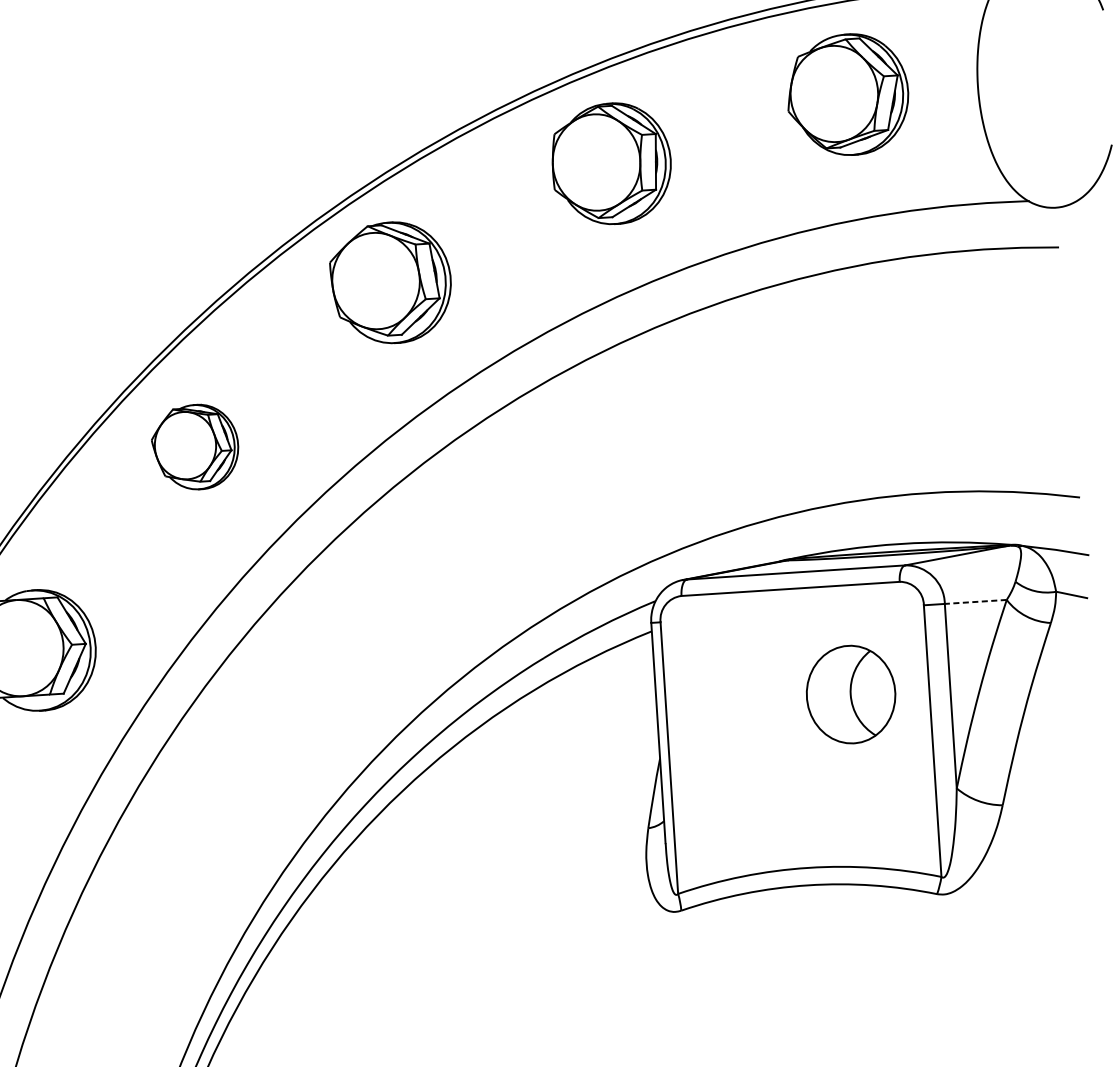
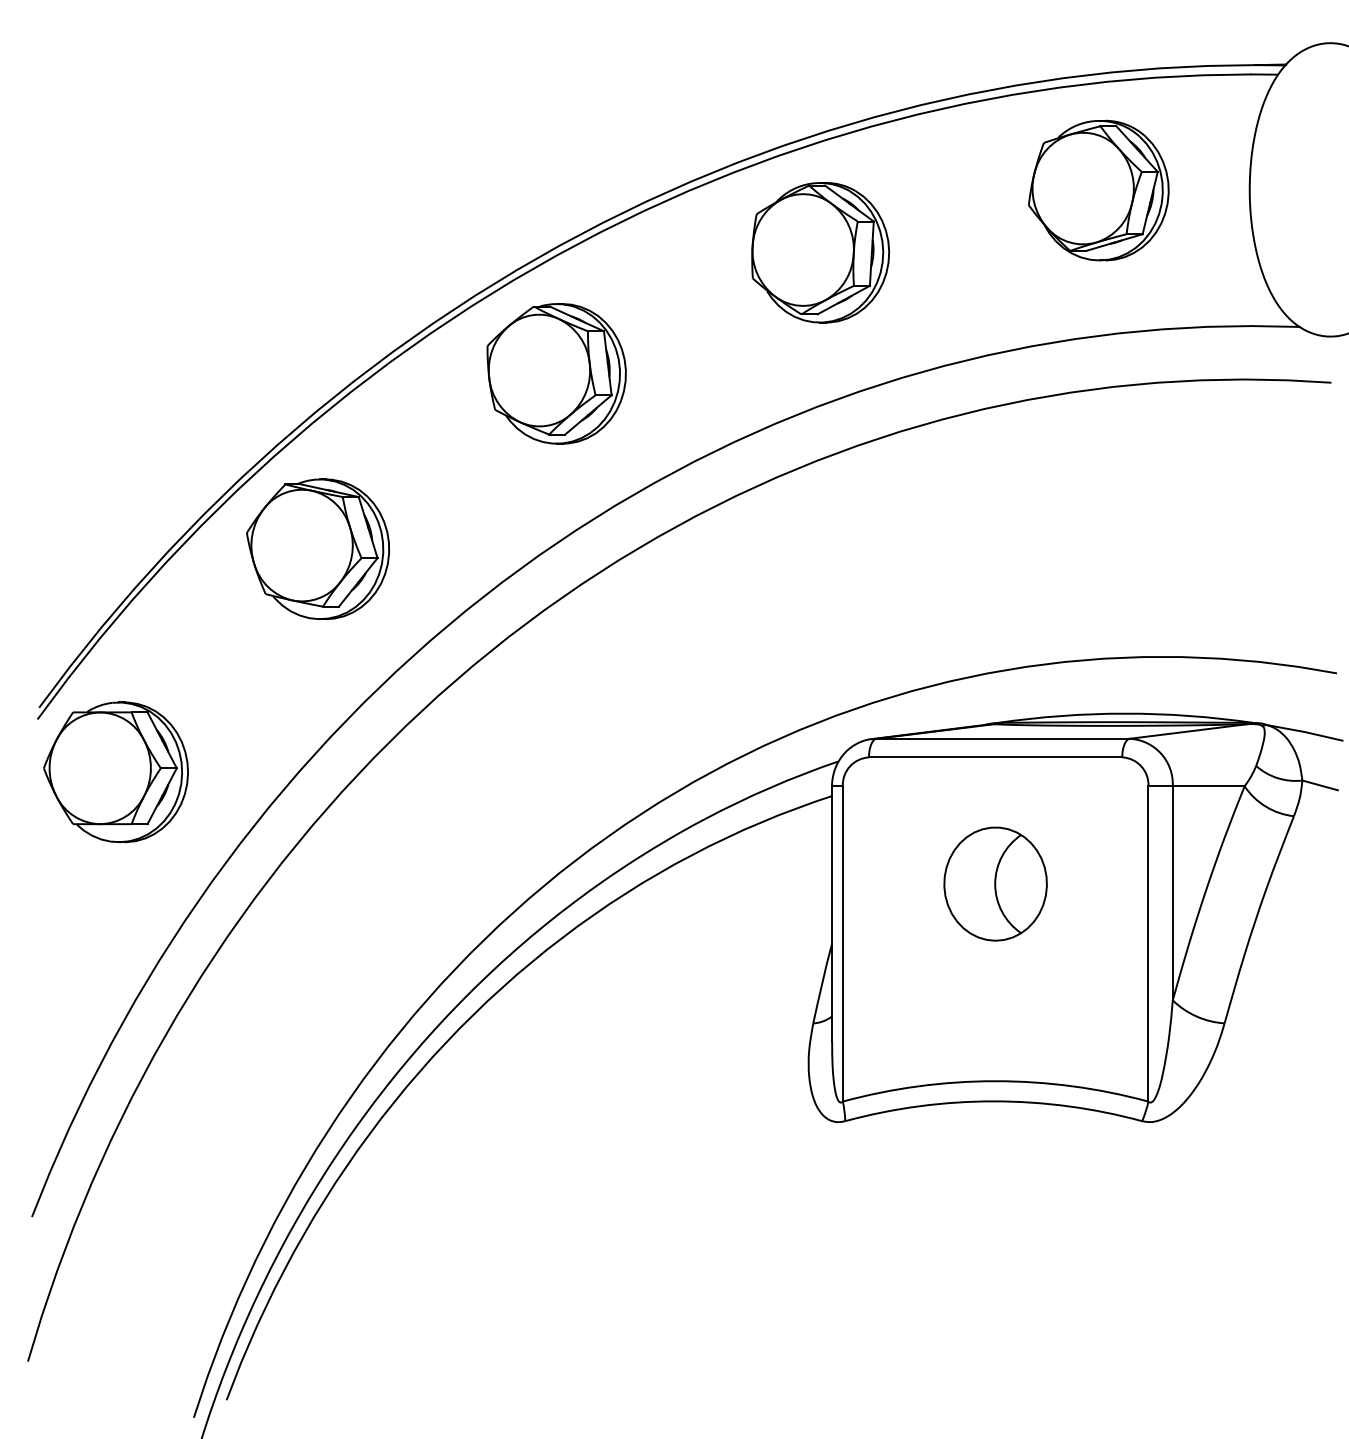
part: (194, 446) -> (317, 548), size x1.43
line: (975, 602) -> (1208, 786), dashed -> solid
part: (850, 694) -> (995, 883), moved

